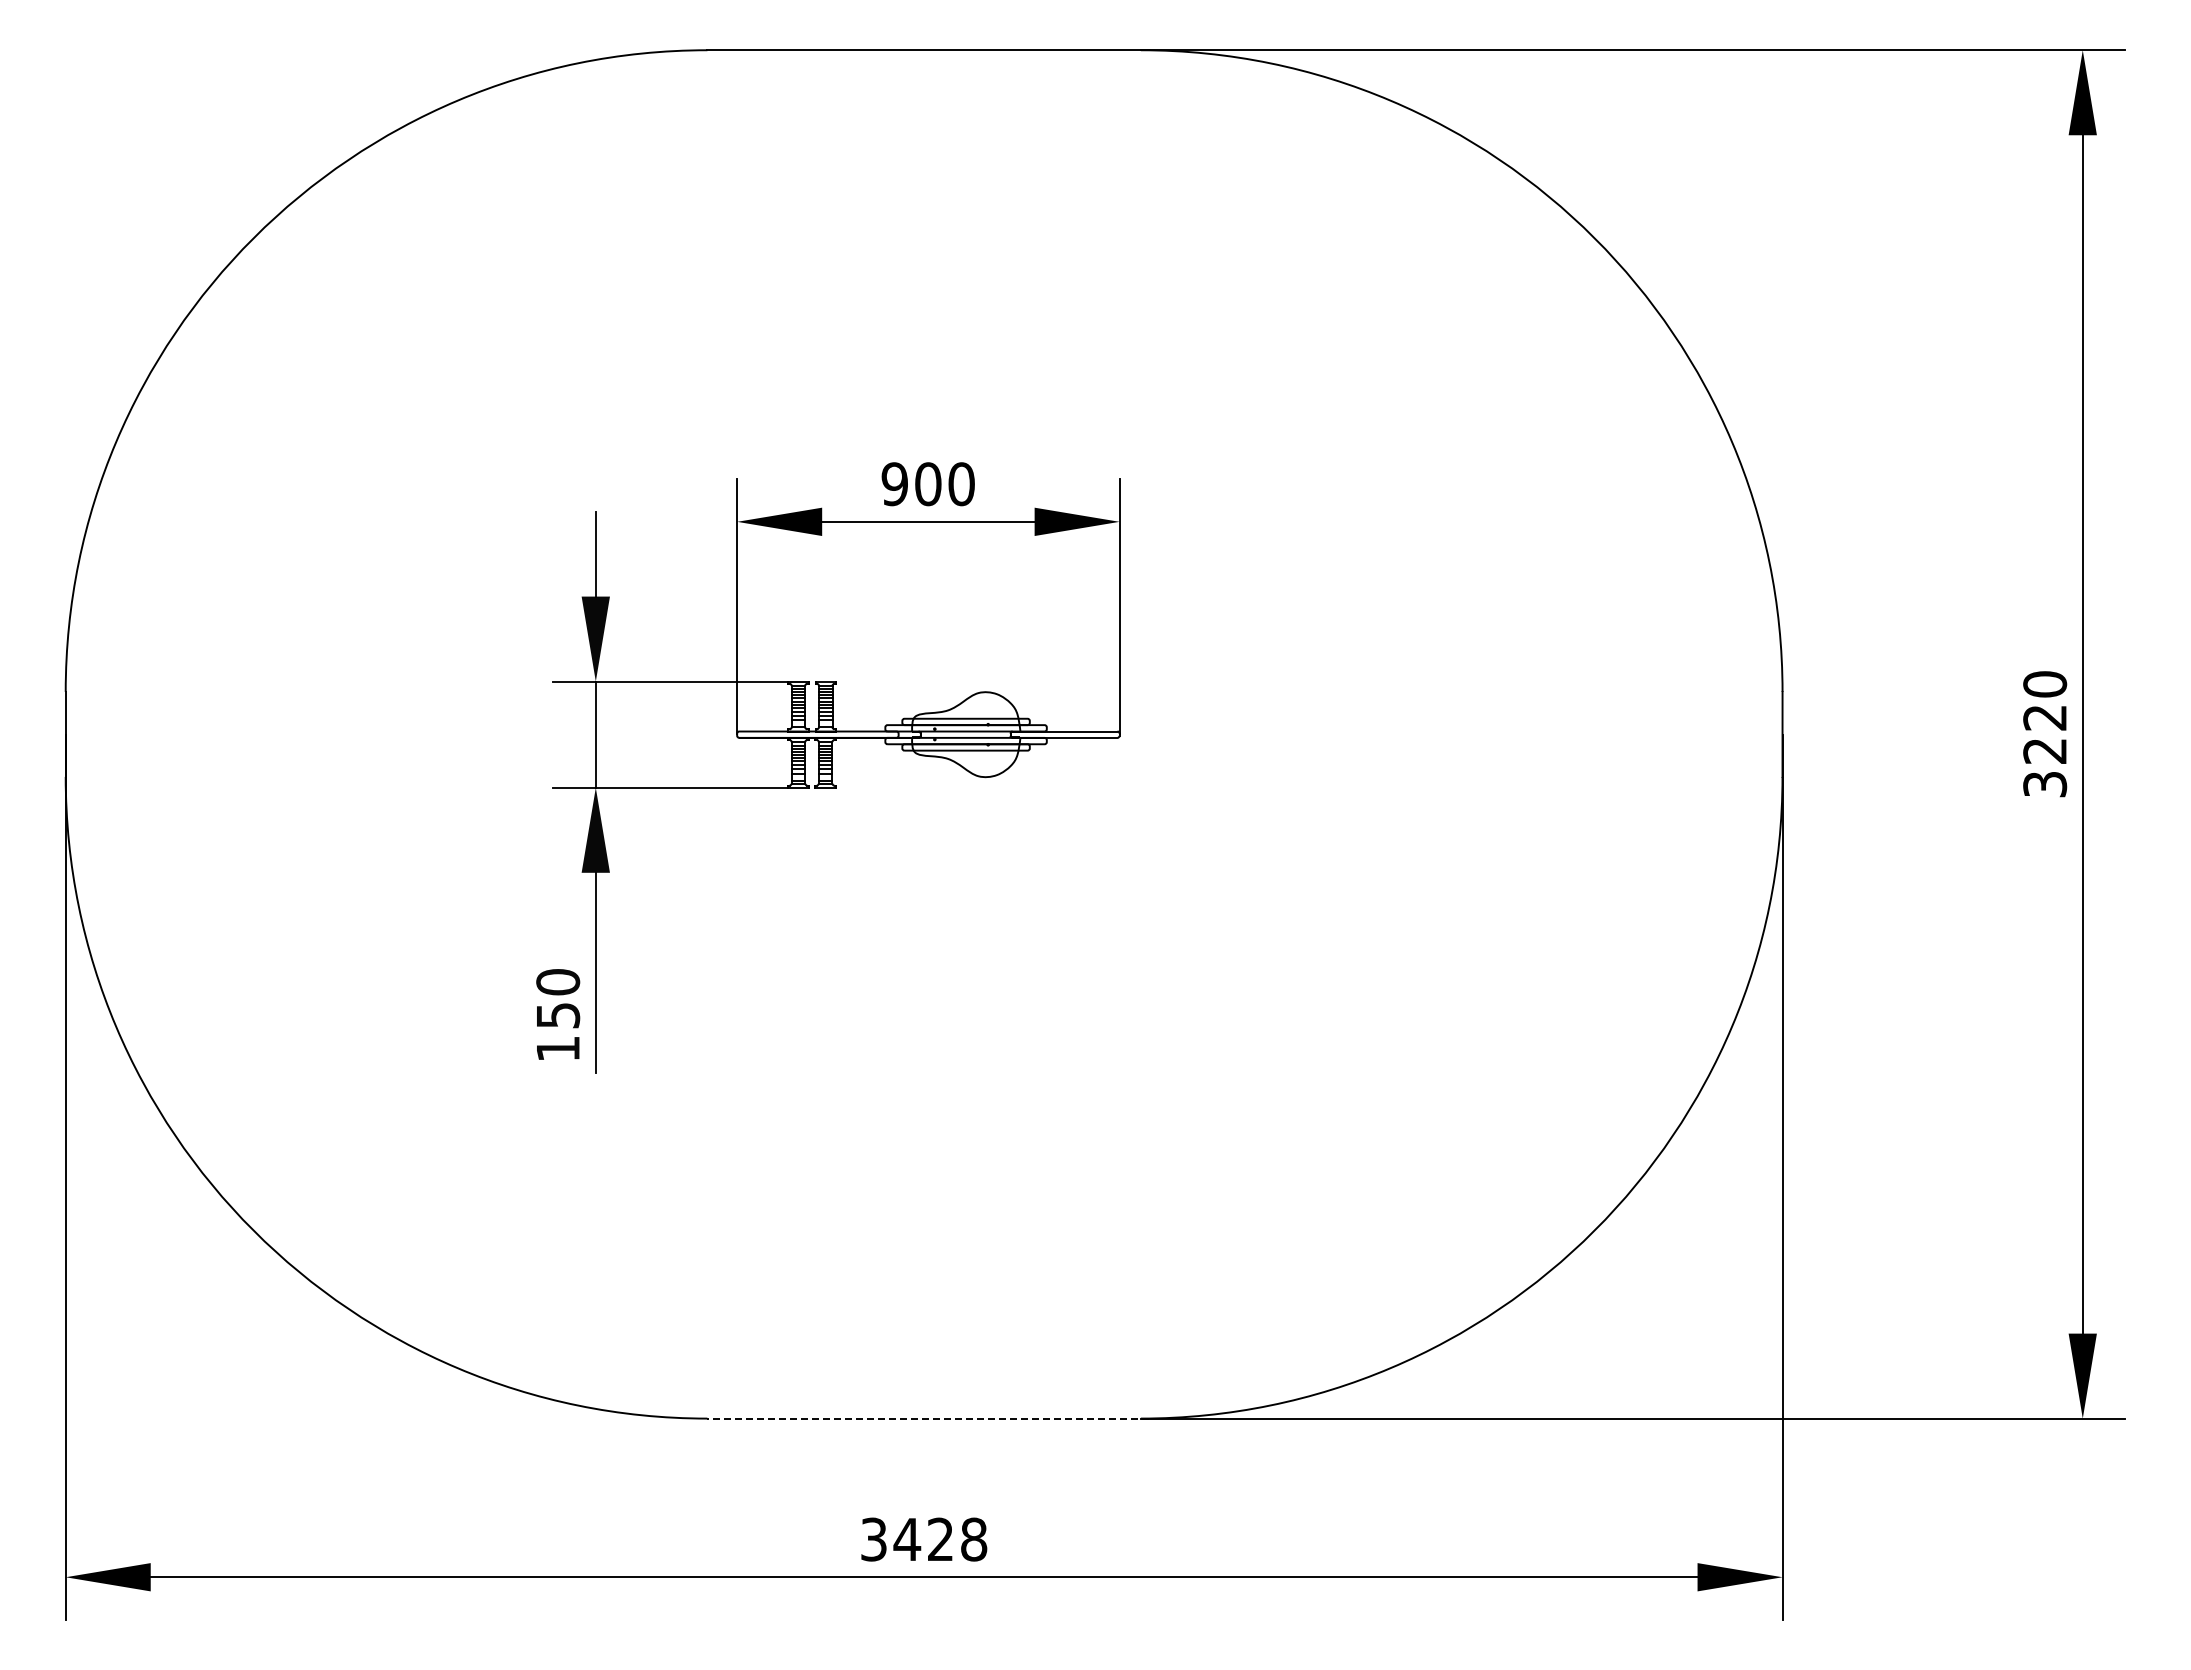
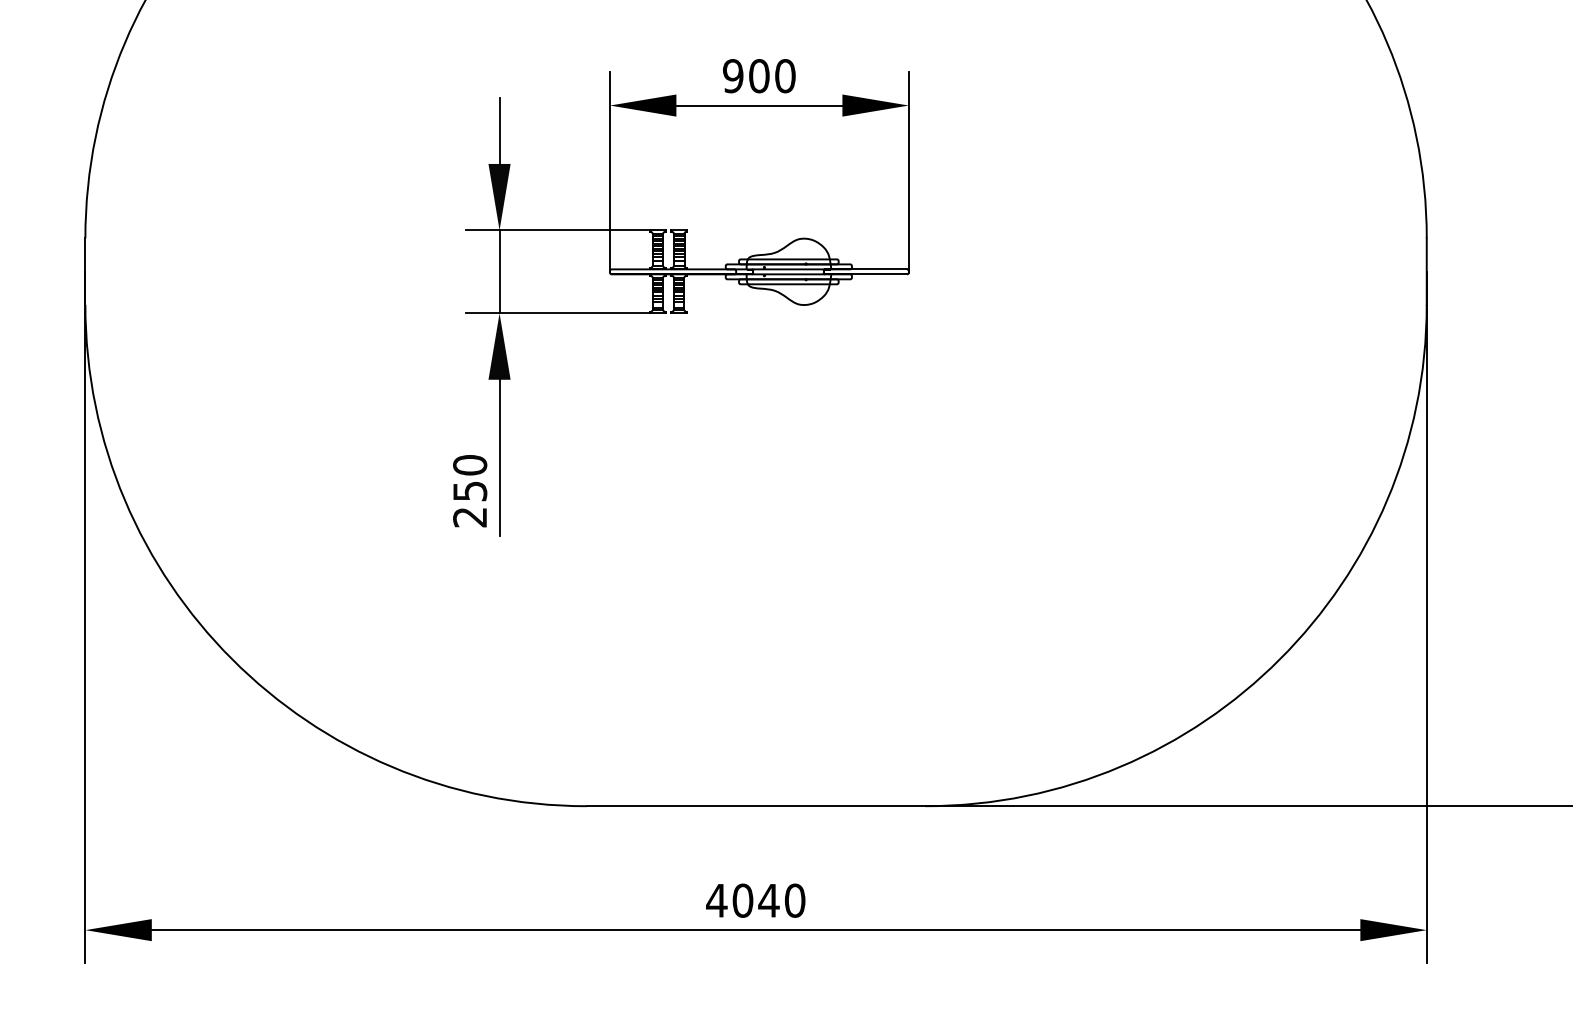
text: (557, 1049) -> (469, 517), 150 -> 250
line: (928, 1418) -> (759, 806), dashed -> solid
text: (923, 1539) -> (755, 900), 3428 -> 4040

